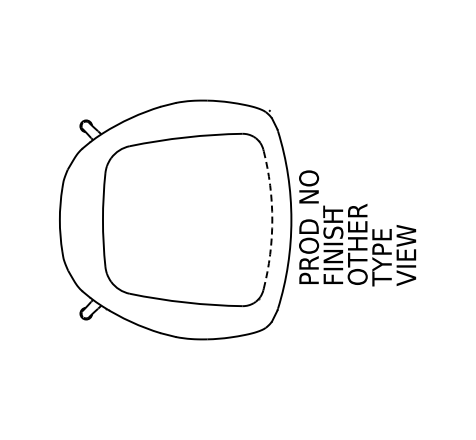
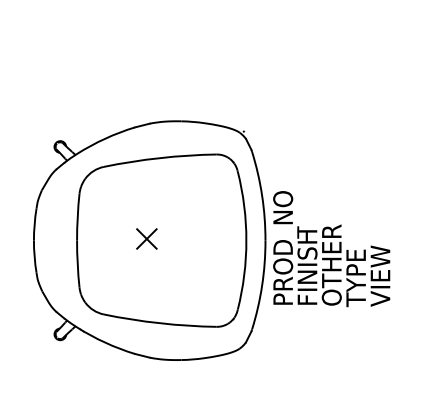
part: (172, 218) -> (146, 239), added
arc: (272, 220) -> (246, 241), dashed -> solid

